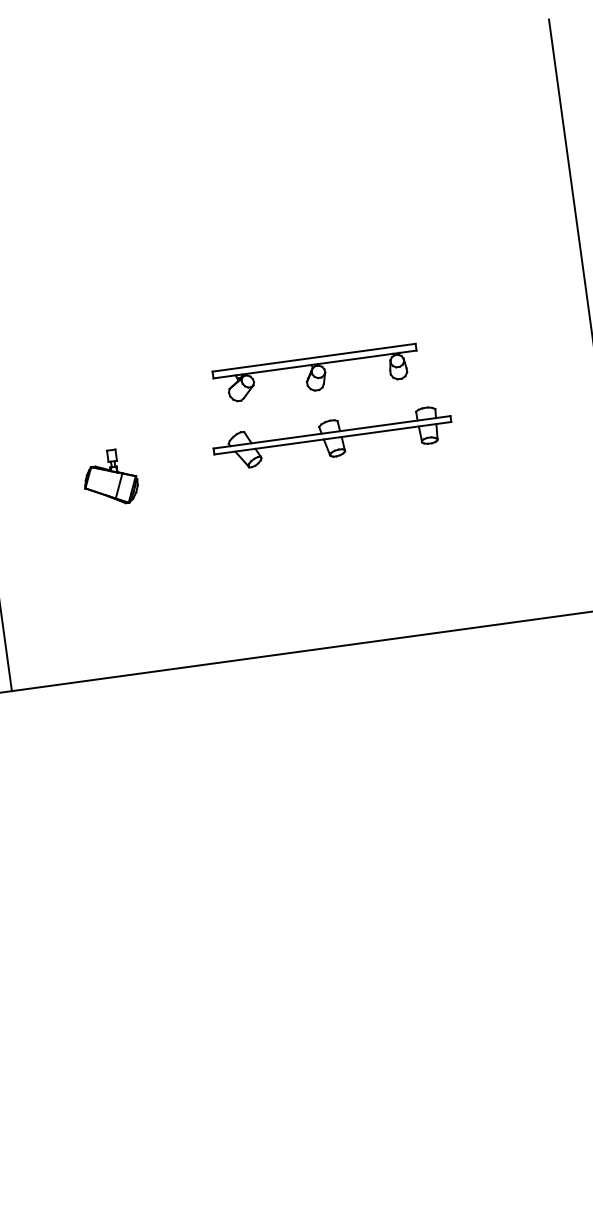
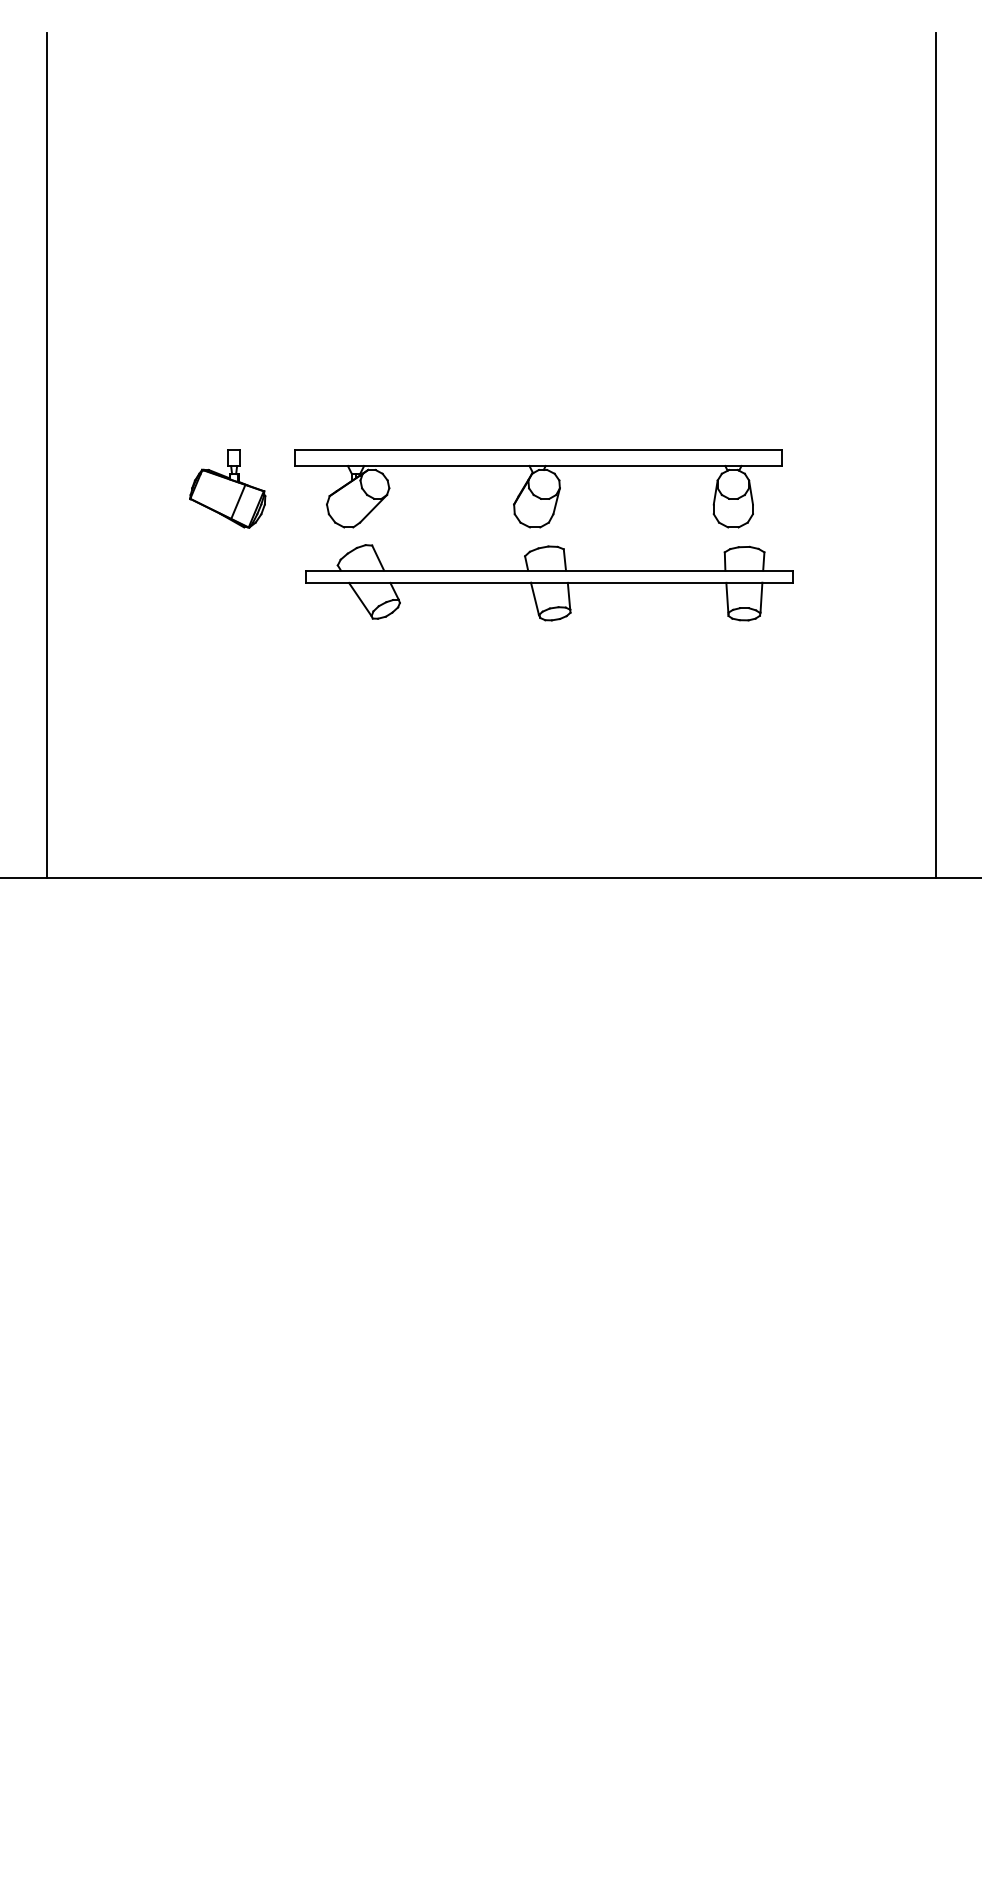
part: (316, 373) -> (538, 488), size x1.67
part: (332, 438) -> (549, 582), size x1.43
part: (110, 477) -> (227, 488), moved

